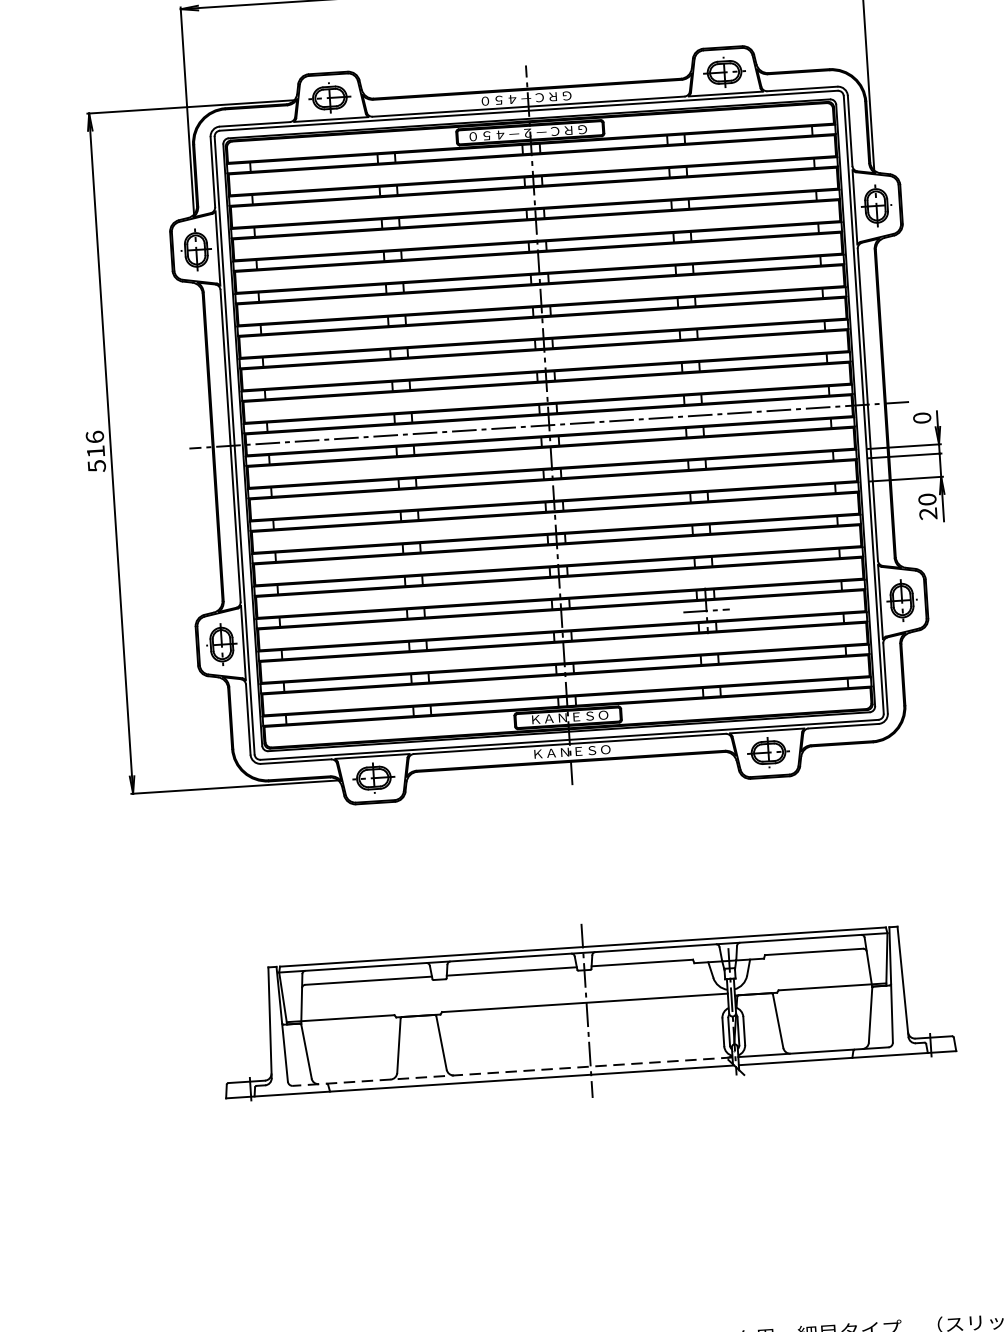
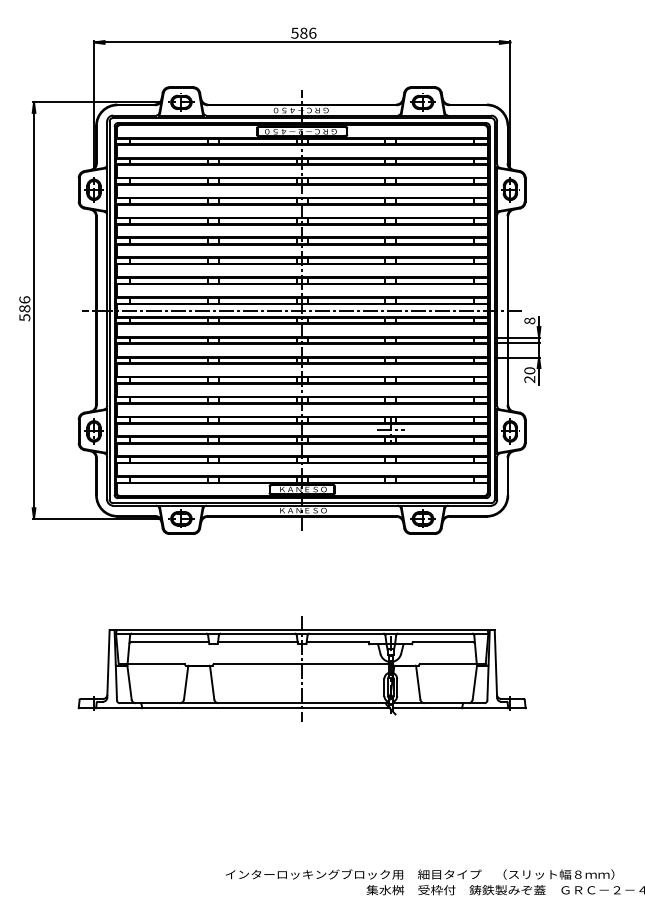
text: (921, 417) -> (529, 320), 0 -> 8
text: (95, 451) -> (24, 308), 516 -> 586
line: (512, 1072) -> (254, 703), dashed -> solid

